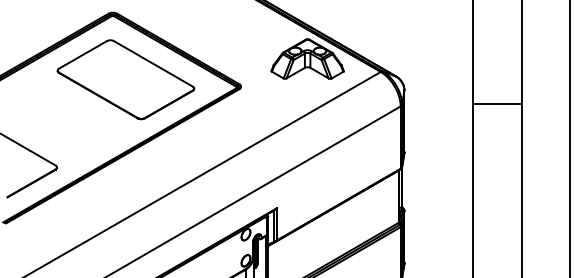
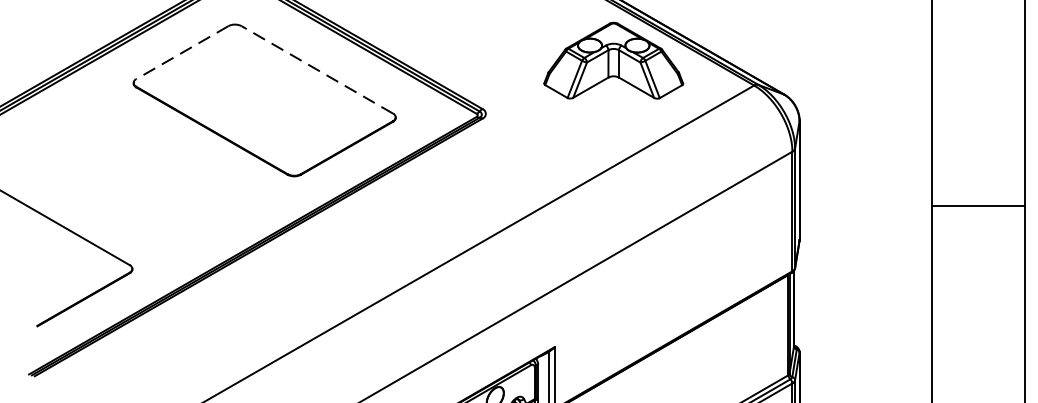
line: (83, 54) -> (183, 51), solid -> dashed
line: (153, 63) -> (317, 69), solid -> dashed
line: (497, 103) -> (978, 205), moved

